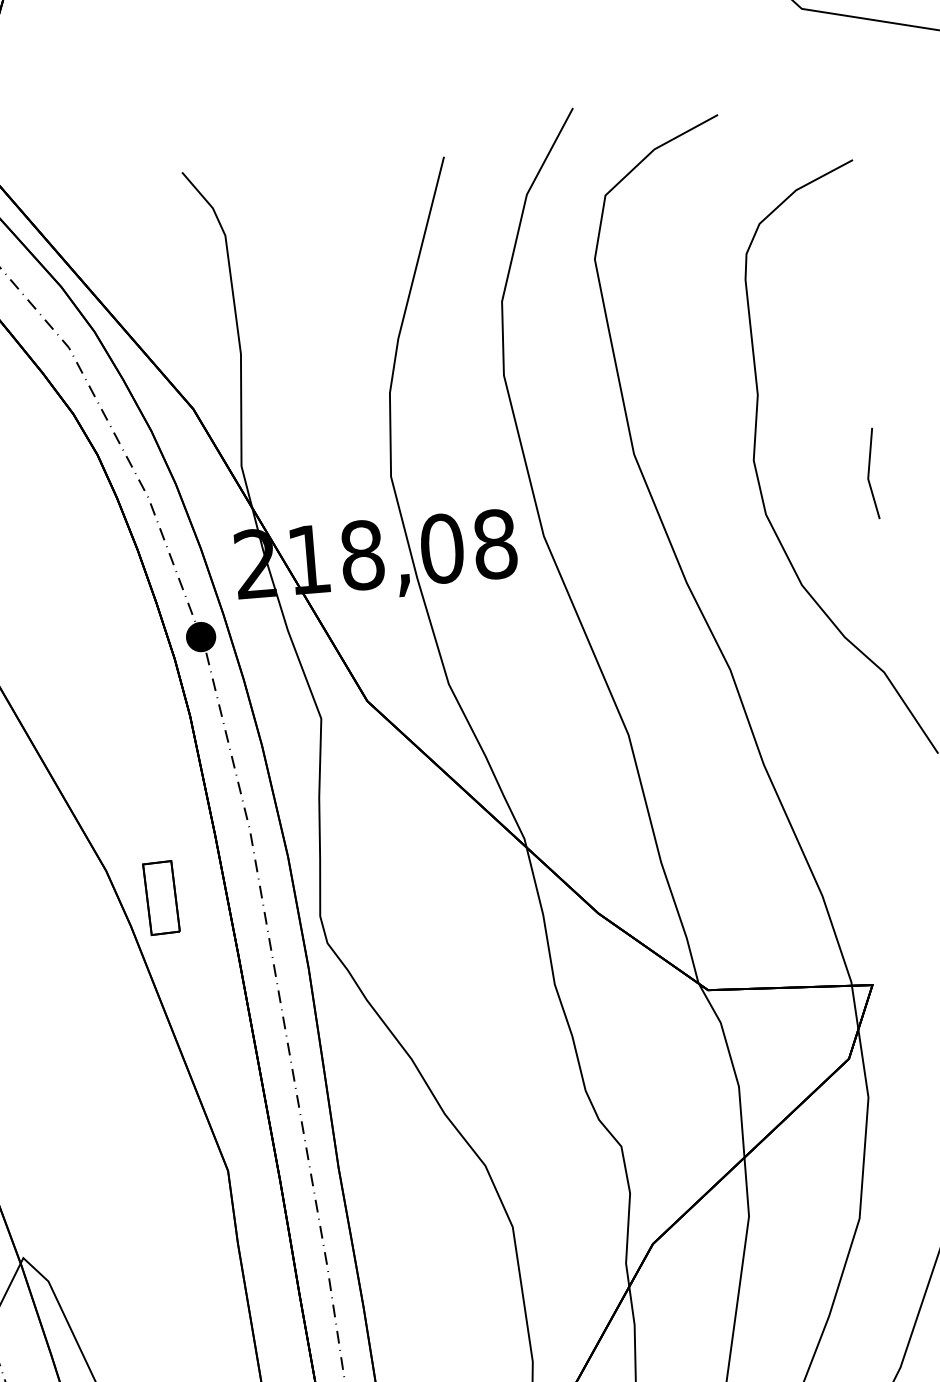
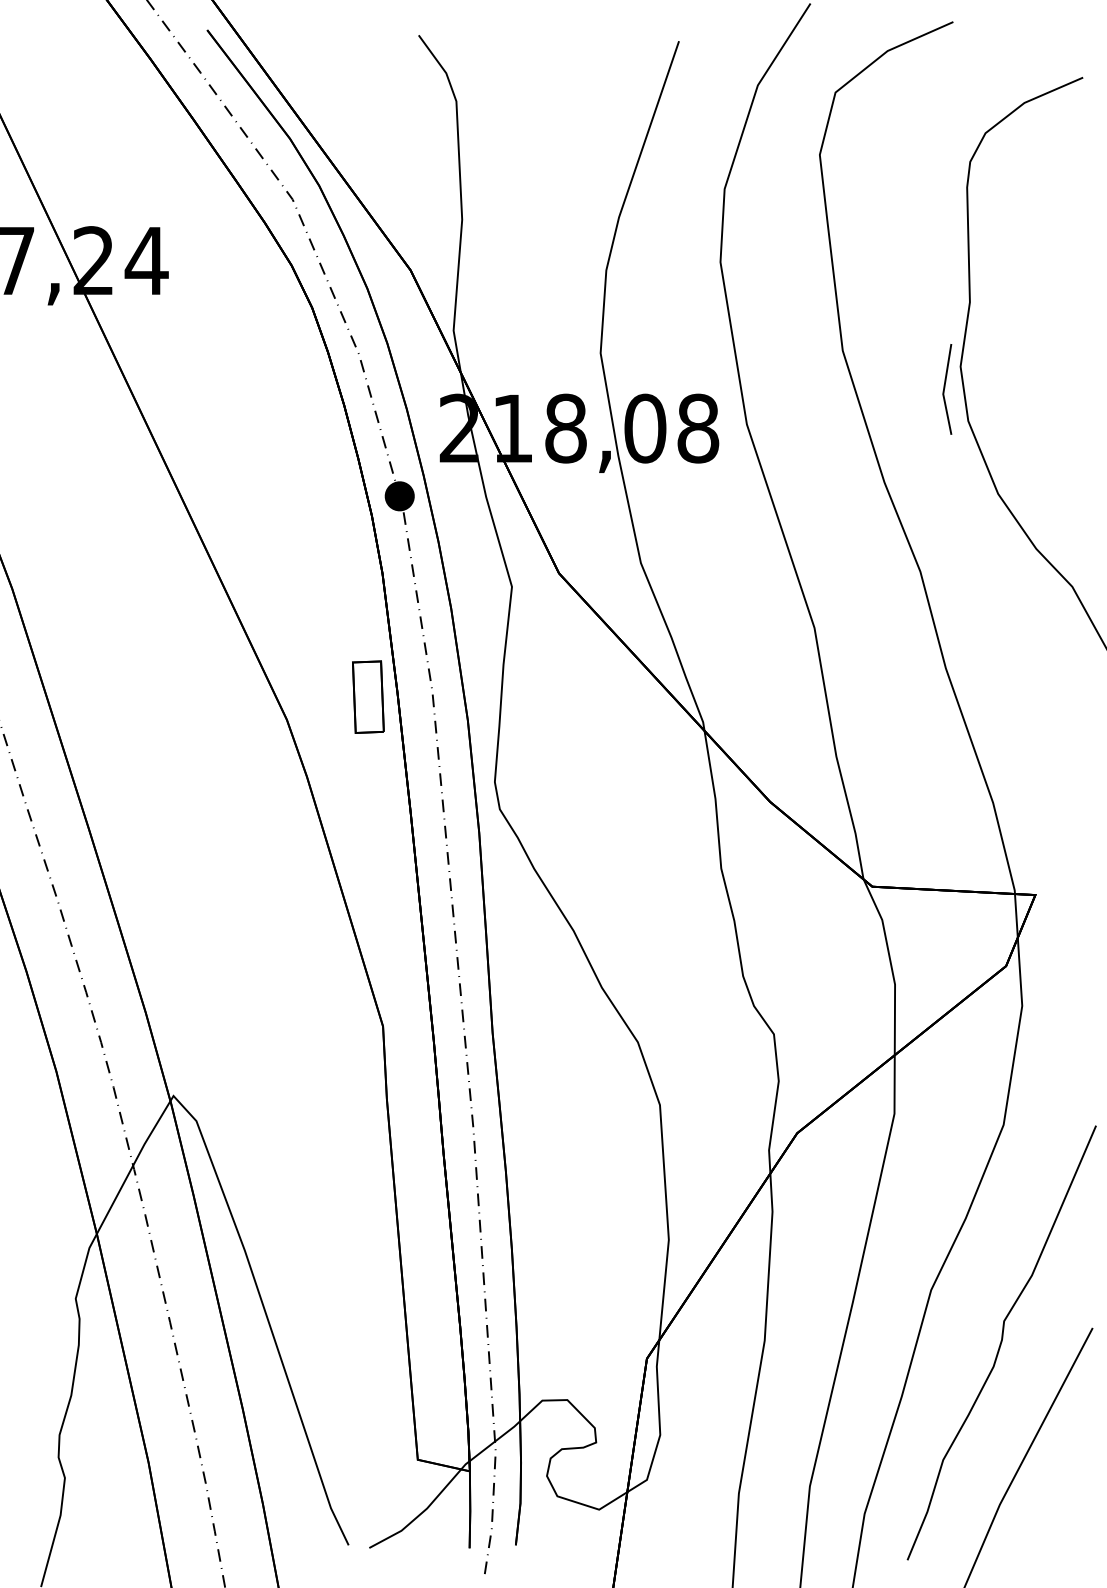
line: (869, 473) -> (945, 388), moved
part: (161, 897) -> (368, 696), moved

